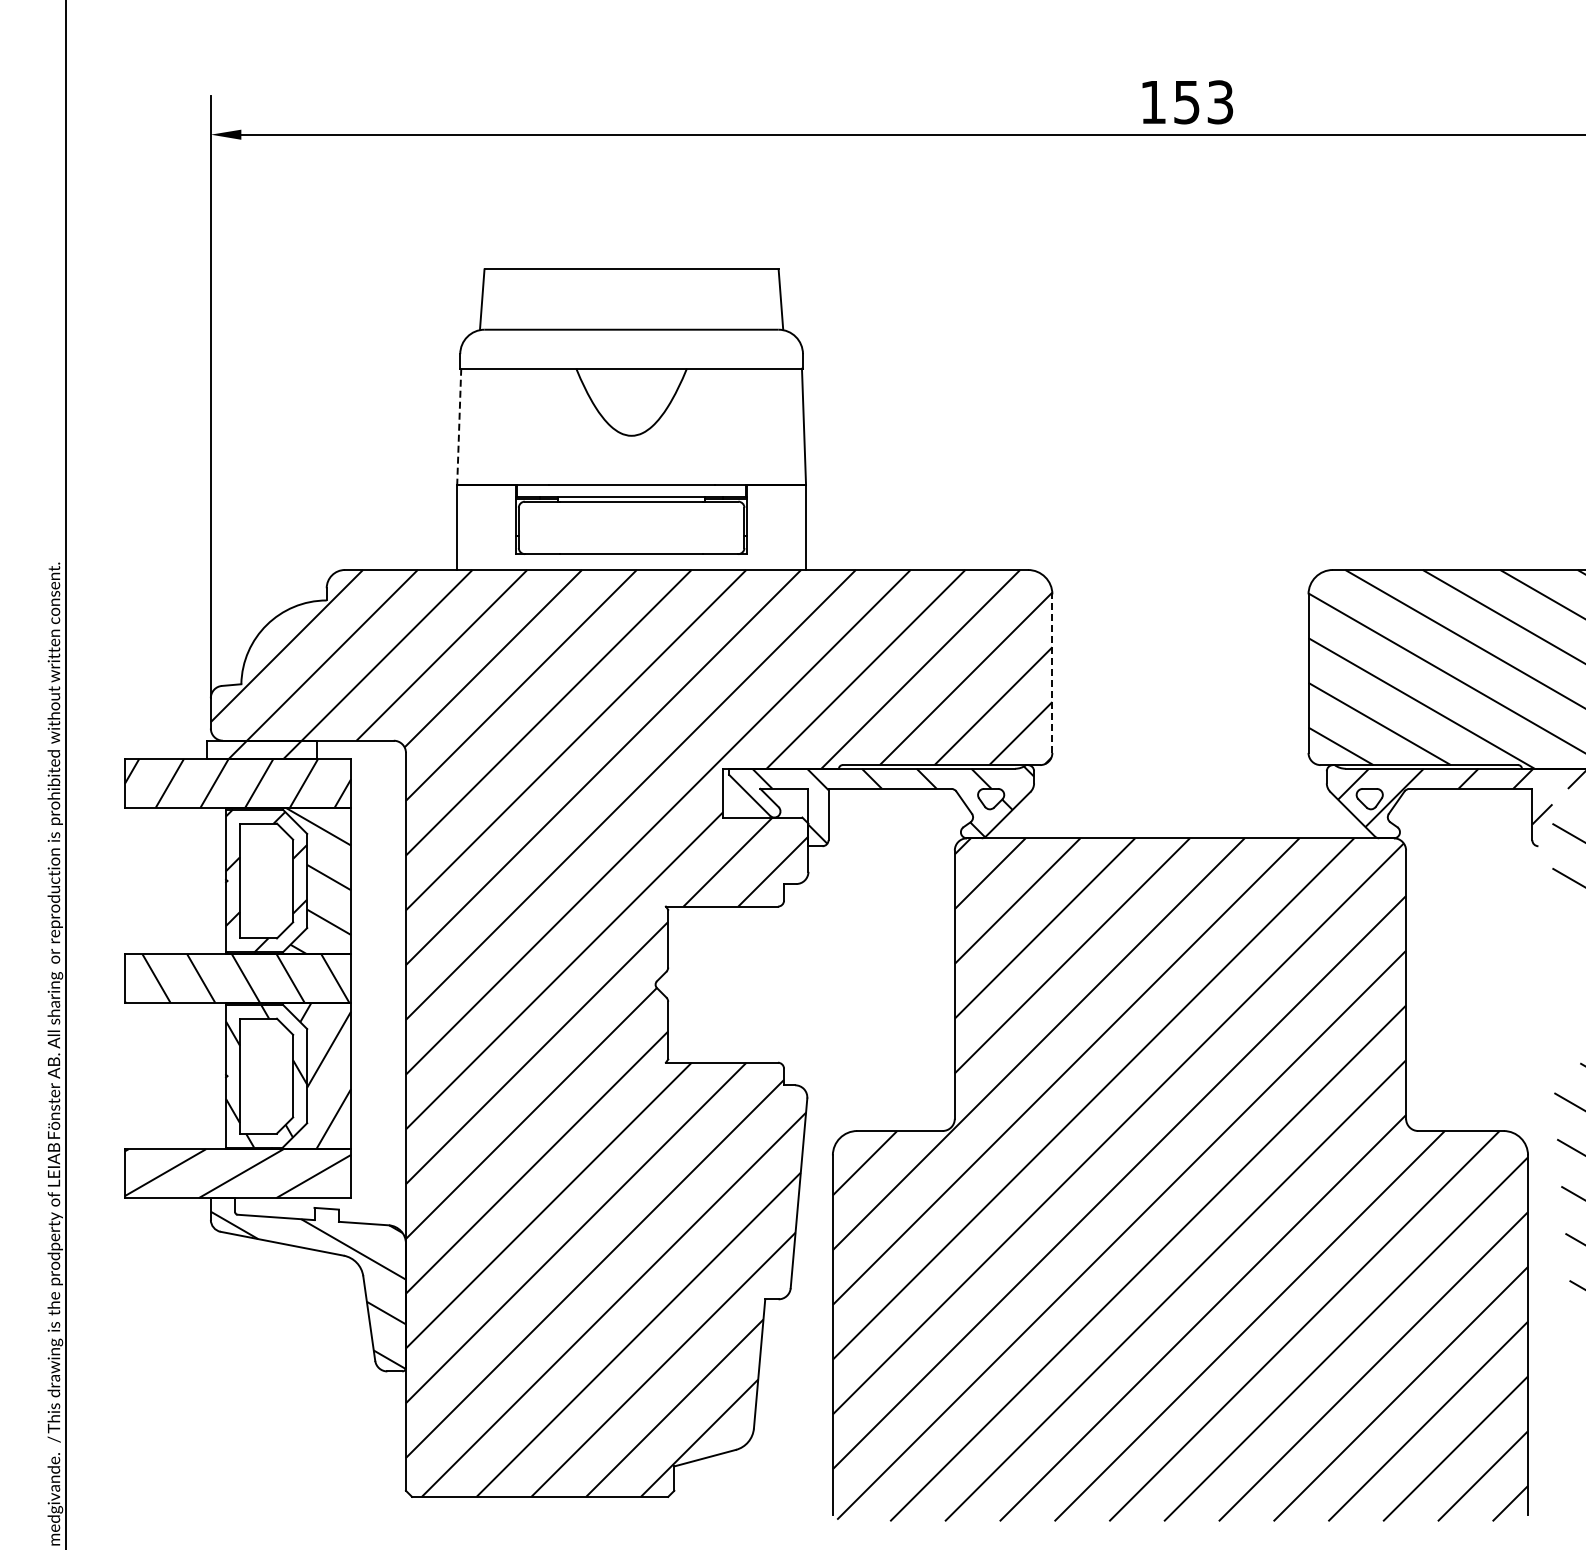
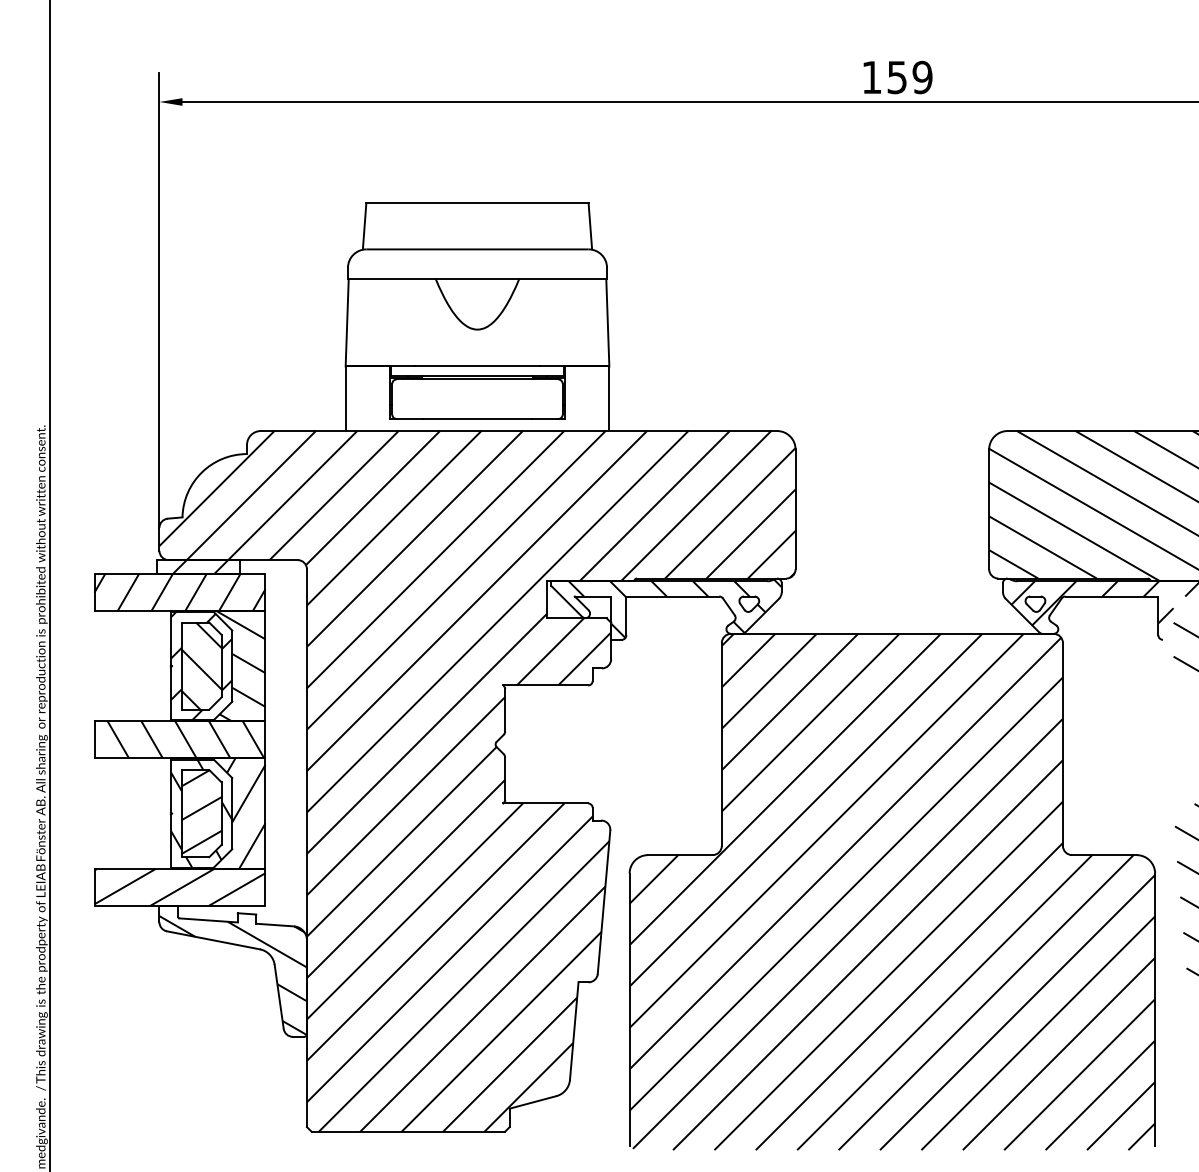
text: (1220, 102) -> (922, 77), 153 -> 159
line: (459, 426) -> (347, 322), dashed -> solid
line: (1052, 673) -> (795, 509), dashed -> solid
hatch: (266, 880) -> (201, 665), added
hatch: (266, 1073) -> (201, 811), added

